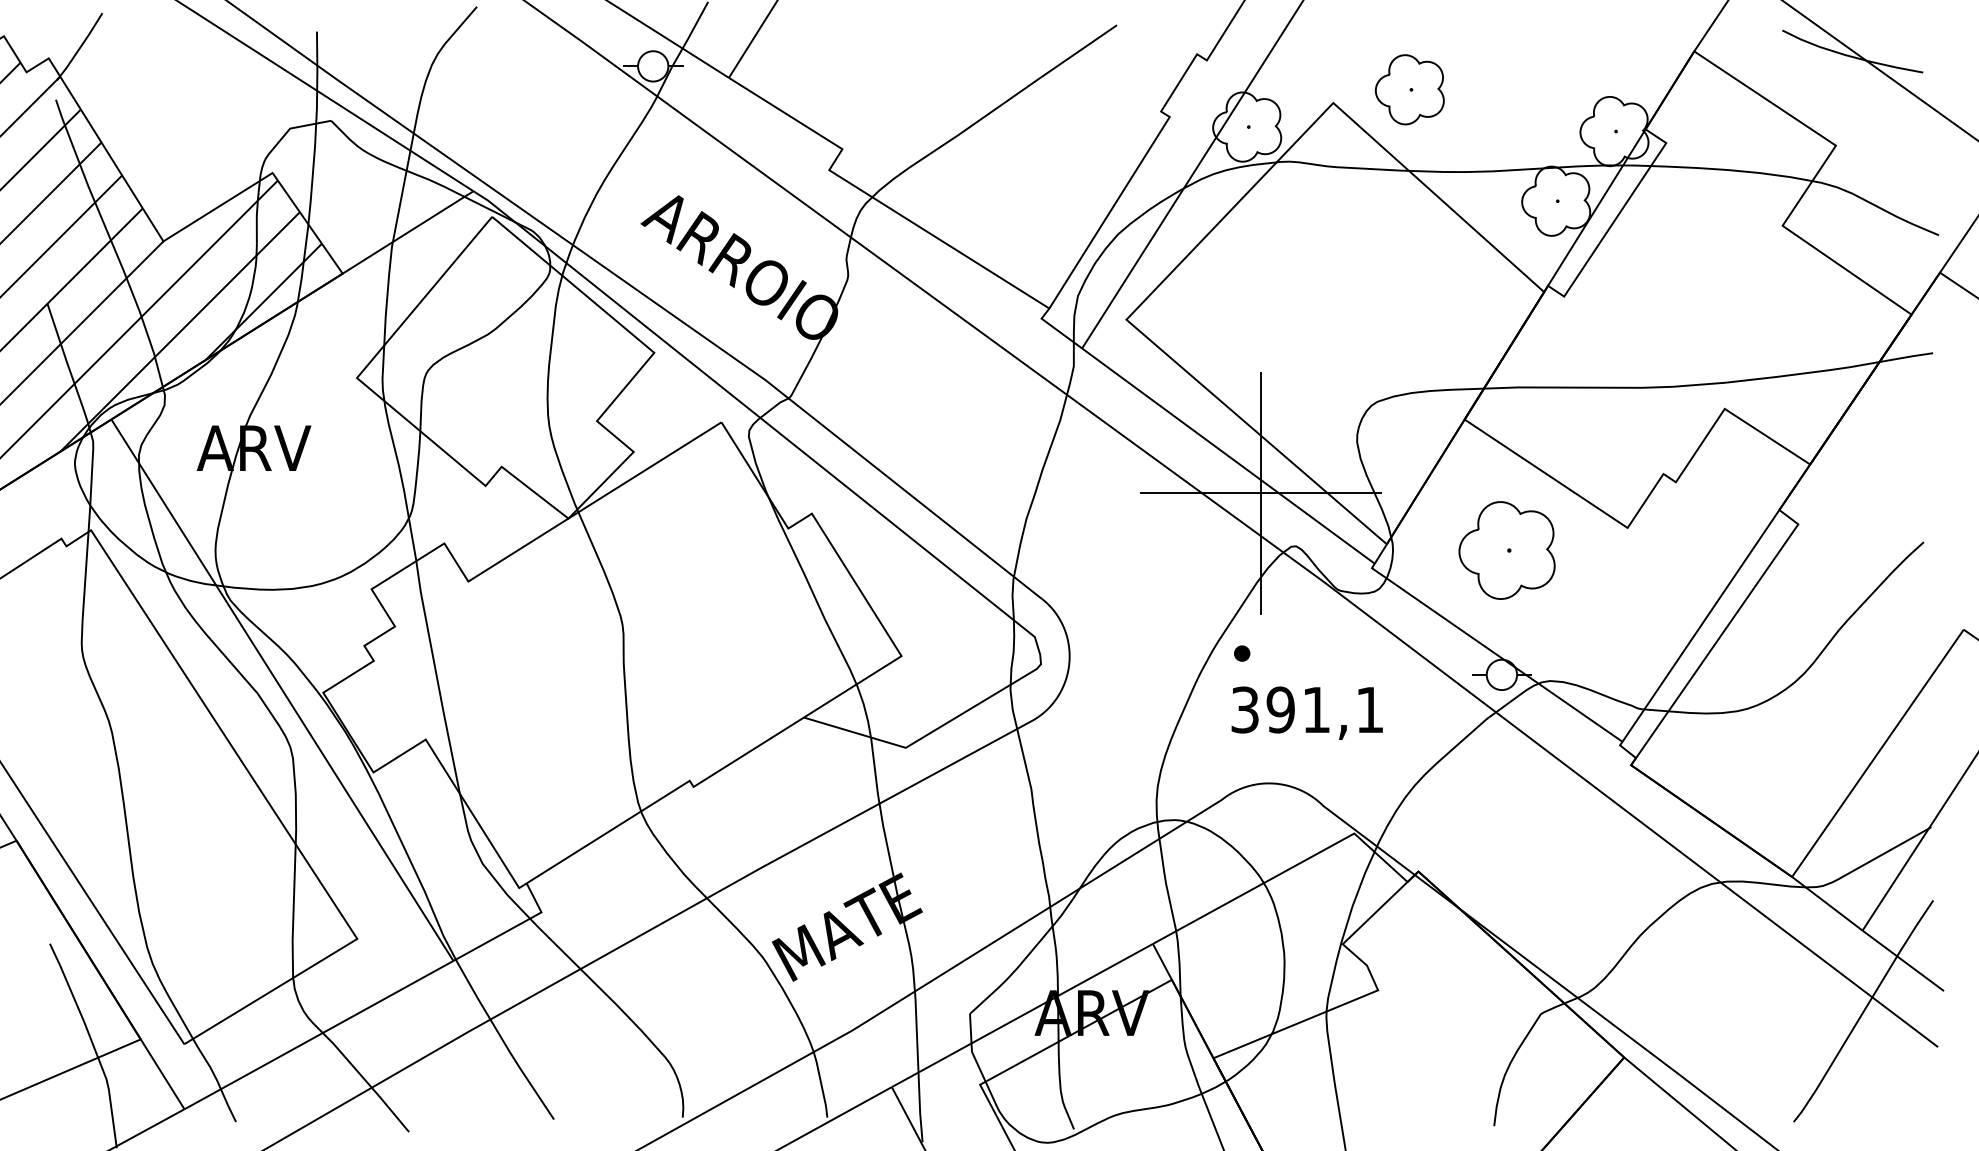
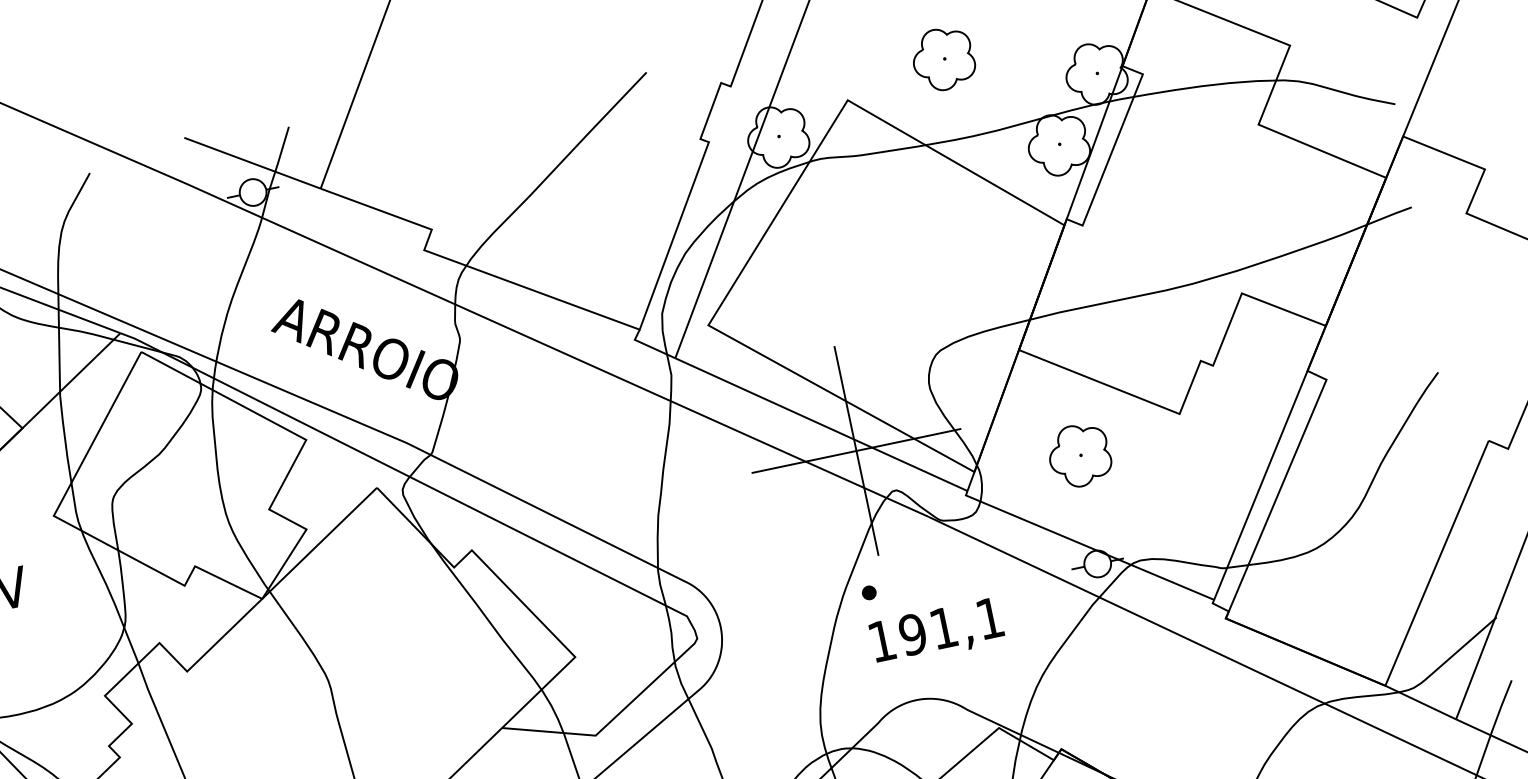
part: (1409, 89) -> (943, 58), moved
part: (1507, 550) -> (1079, 455), size x0.71
text: (1244, 709) -> (881, 640), 391,1 -> 191,1

